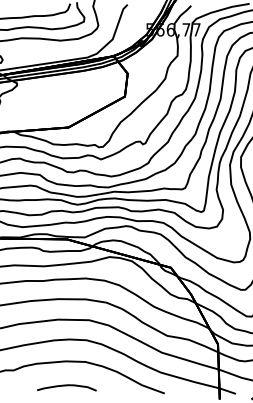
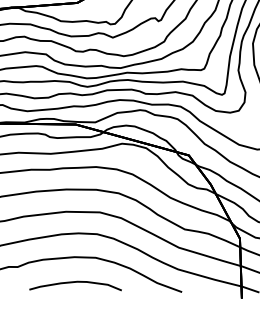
part: (66, 387) -> (75, 285), size x1.43

